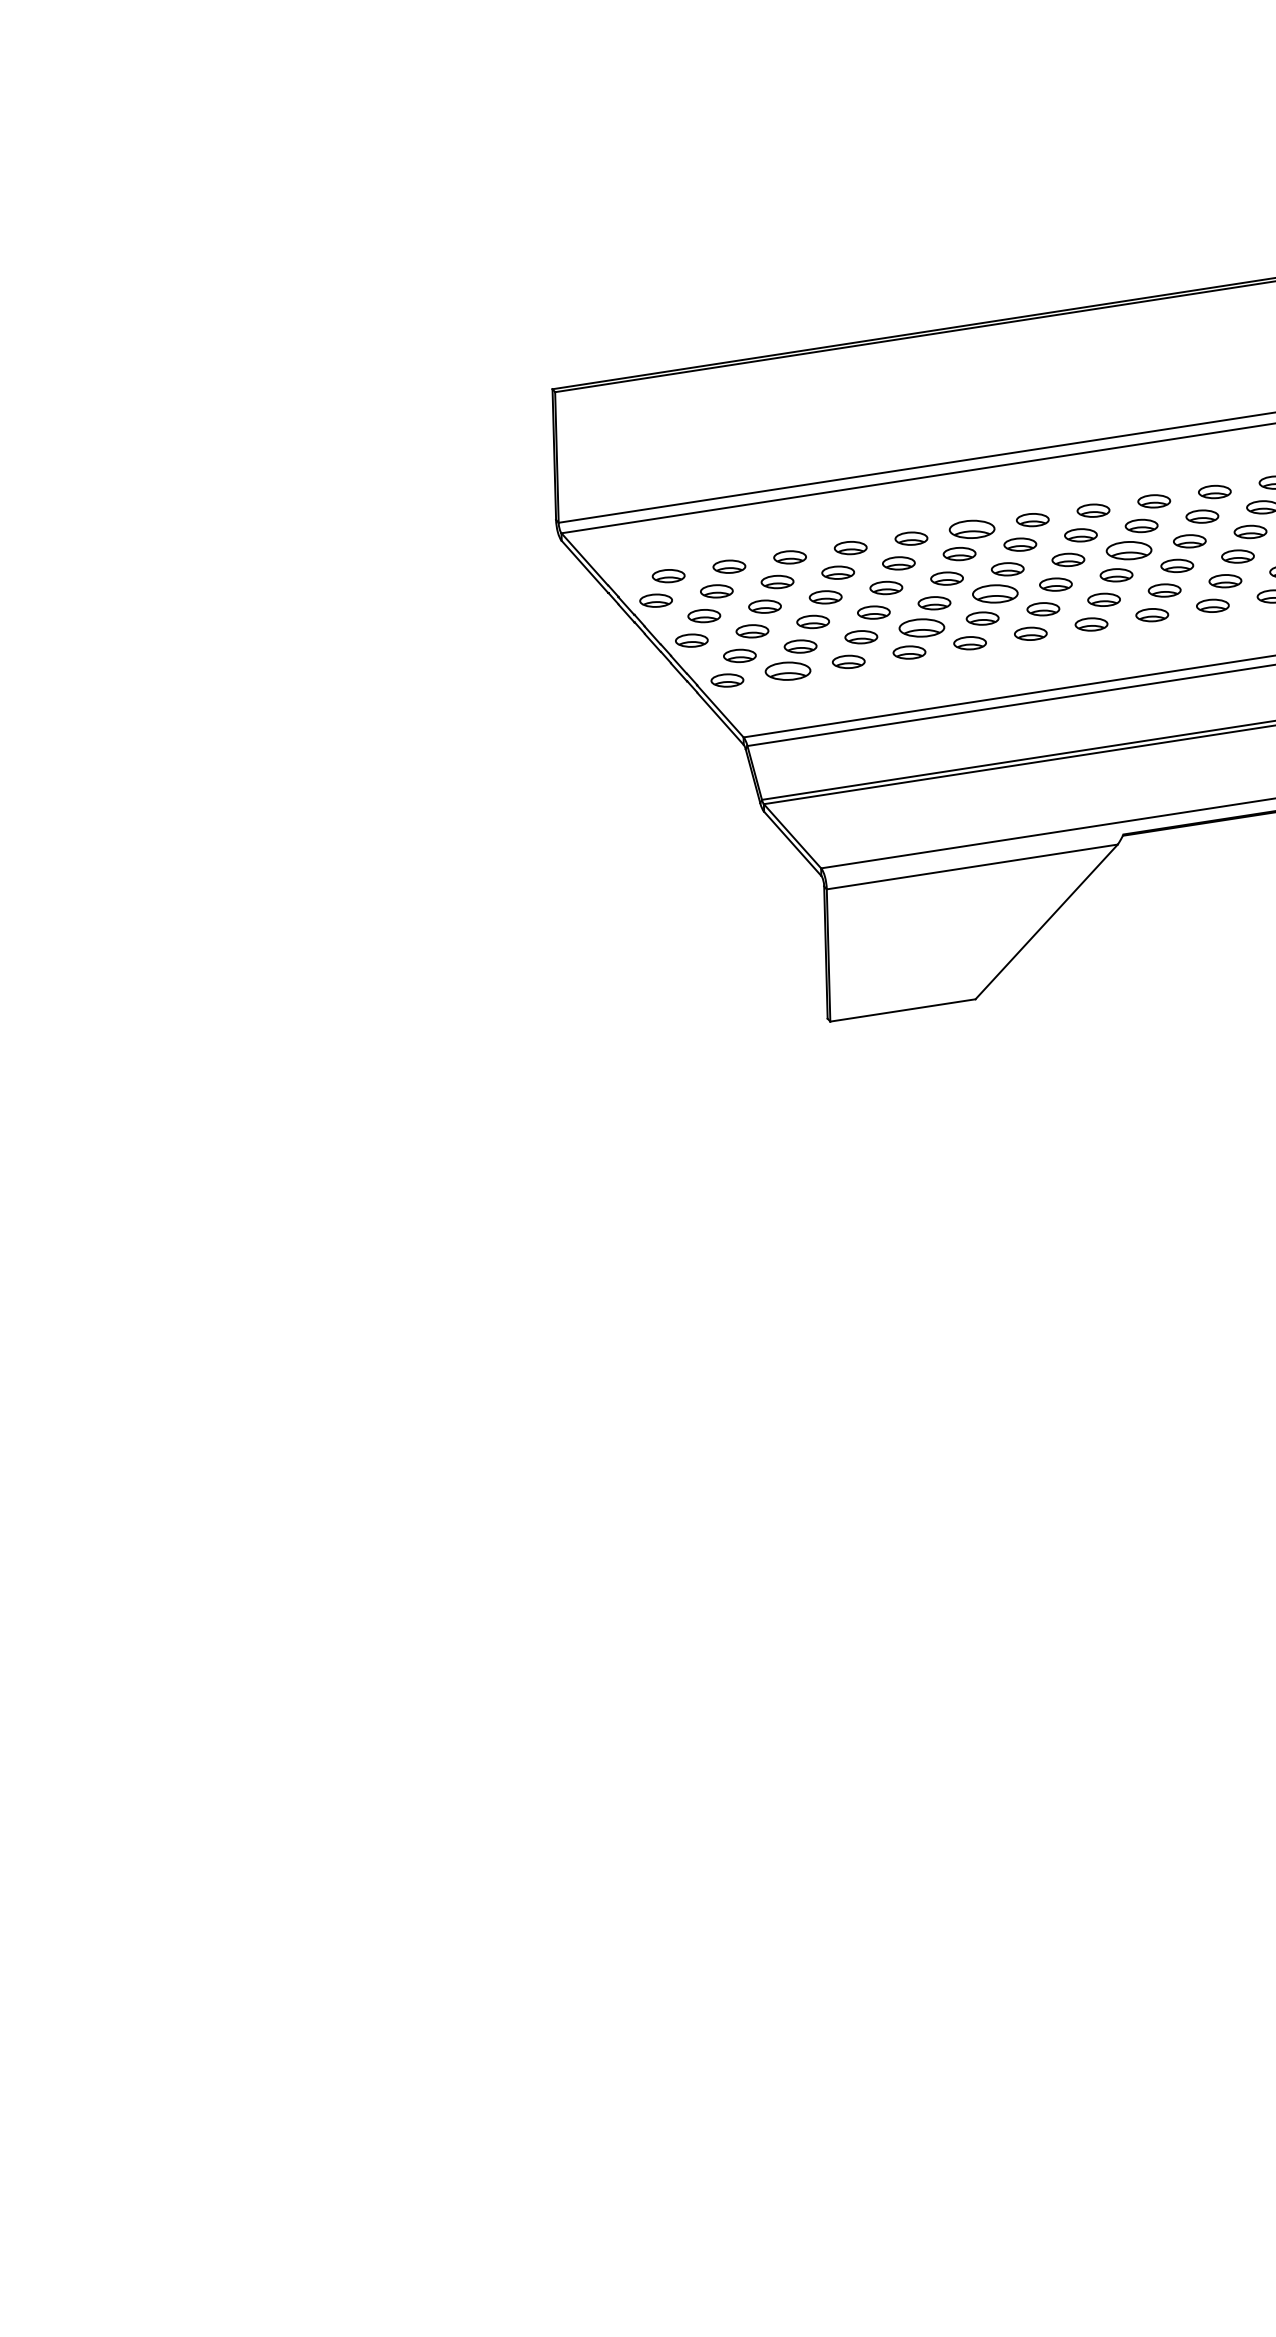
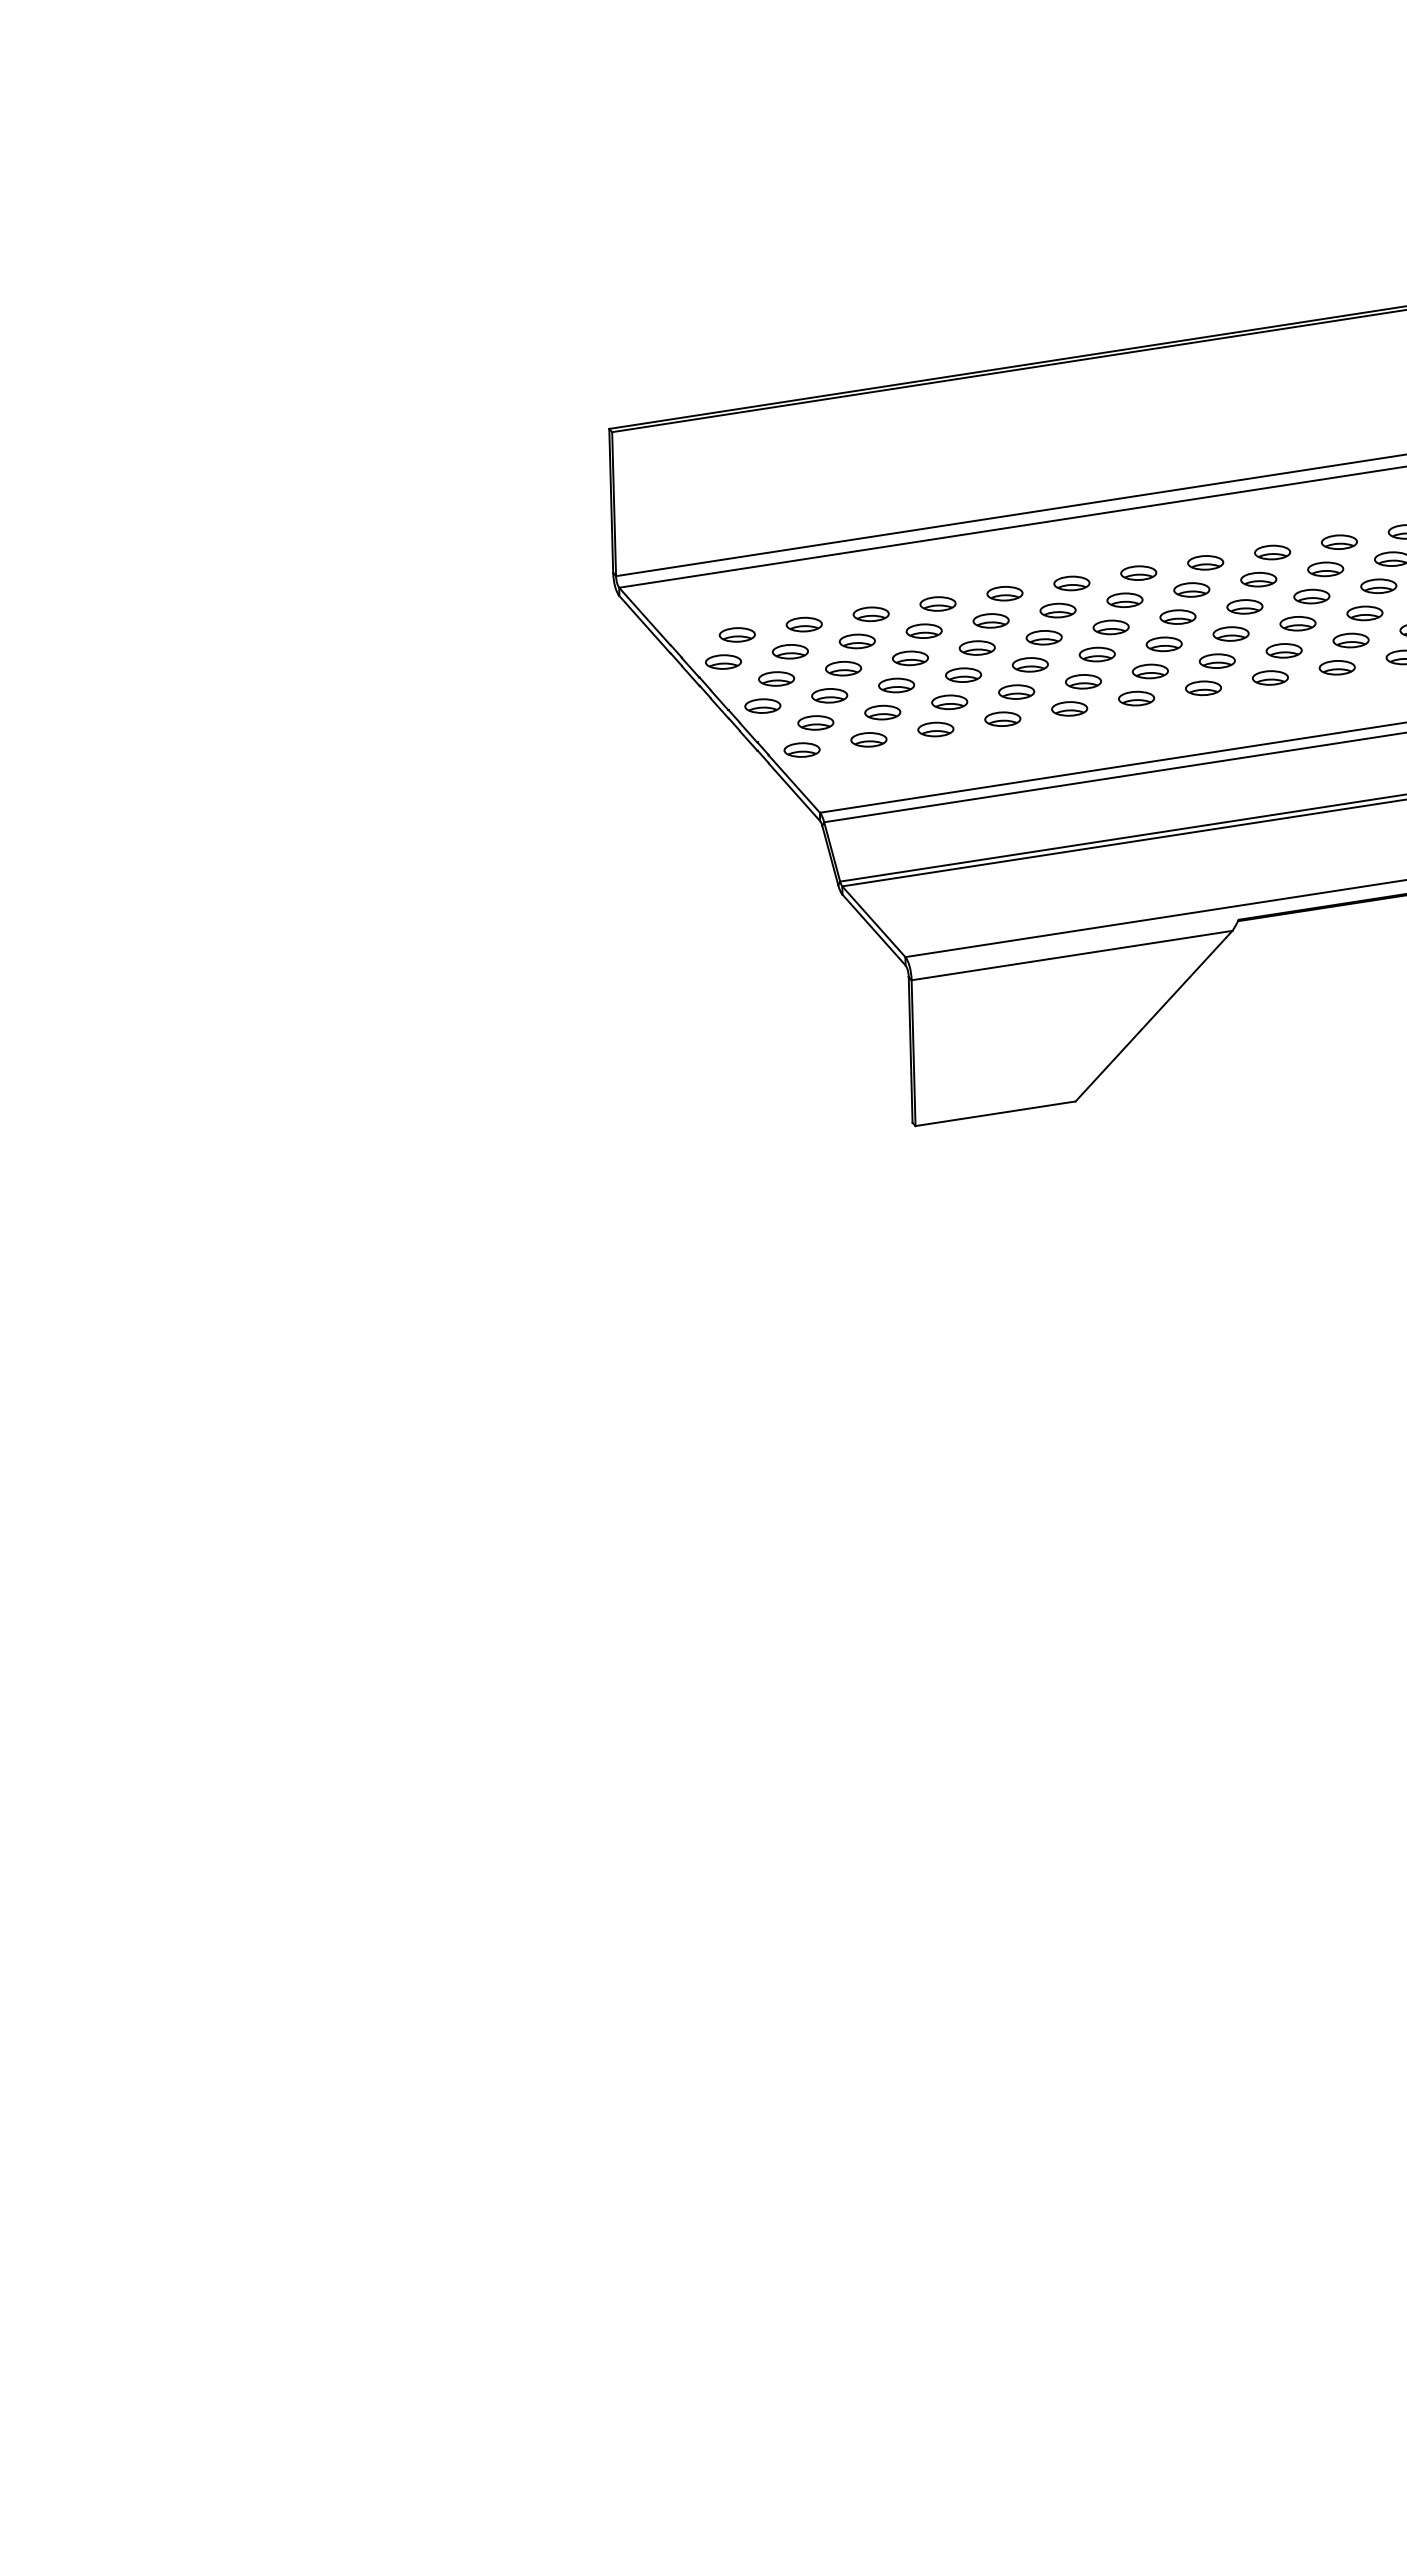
part: (971, 529) -> (1071, 583), size x0.71
part: (1128, 550) -> (1244, 606), size x0.71
part: (994, 593) -> (1096, 654), size x0.71
part: (921, 627) -> (1016, 691), size x0.71
part: (787, 670) -> (868, 739), size x0.71

